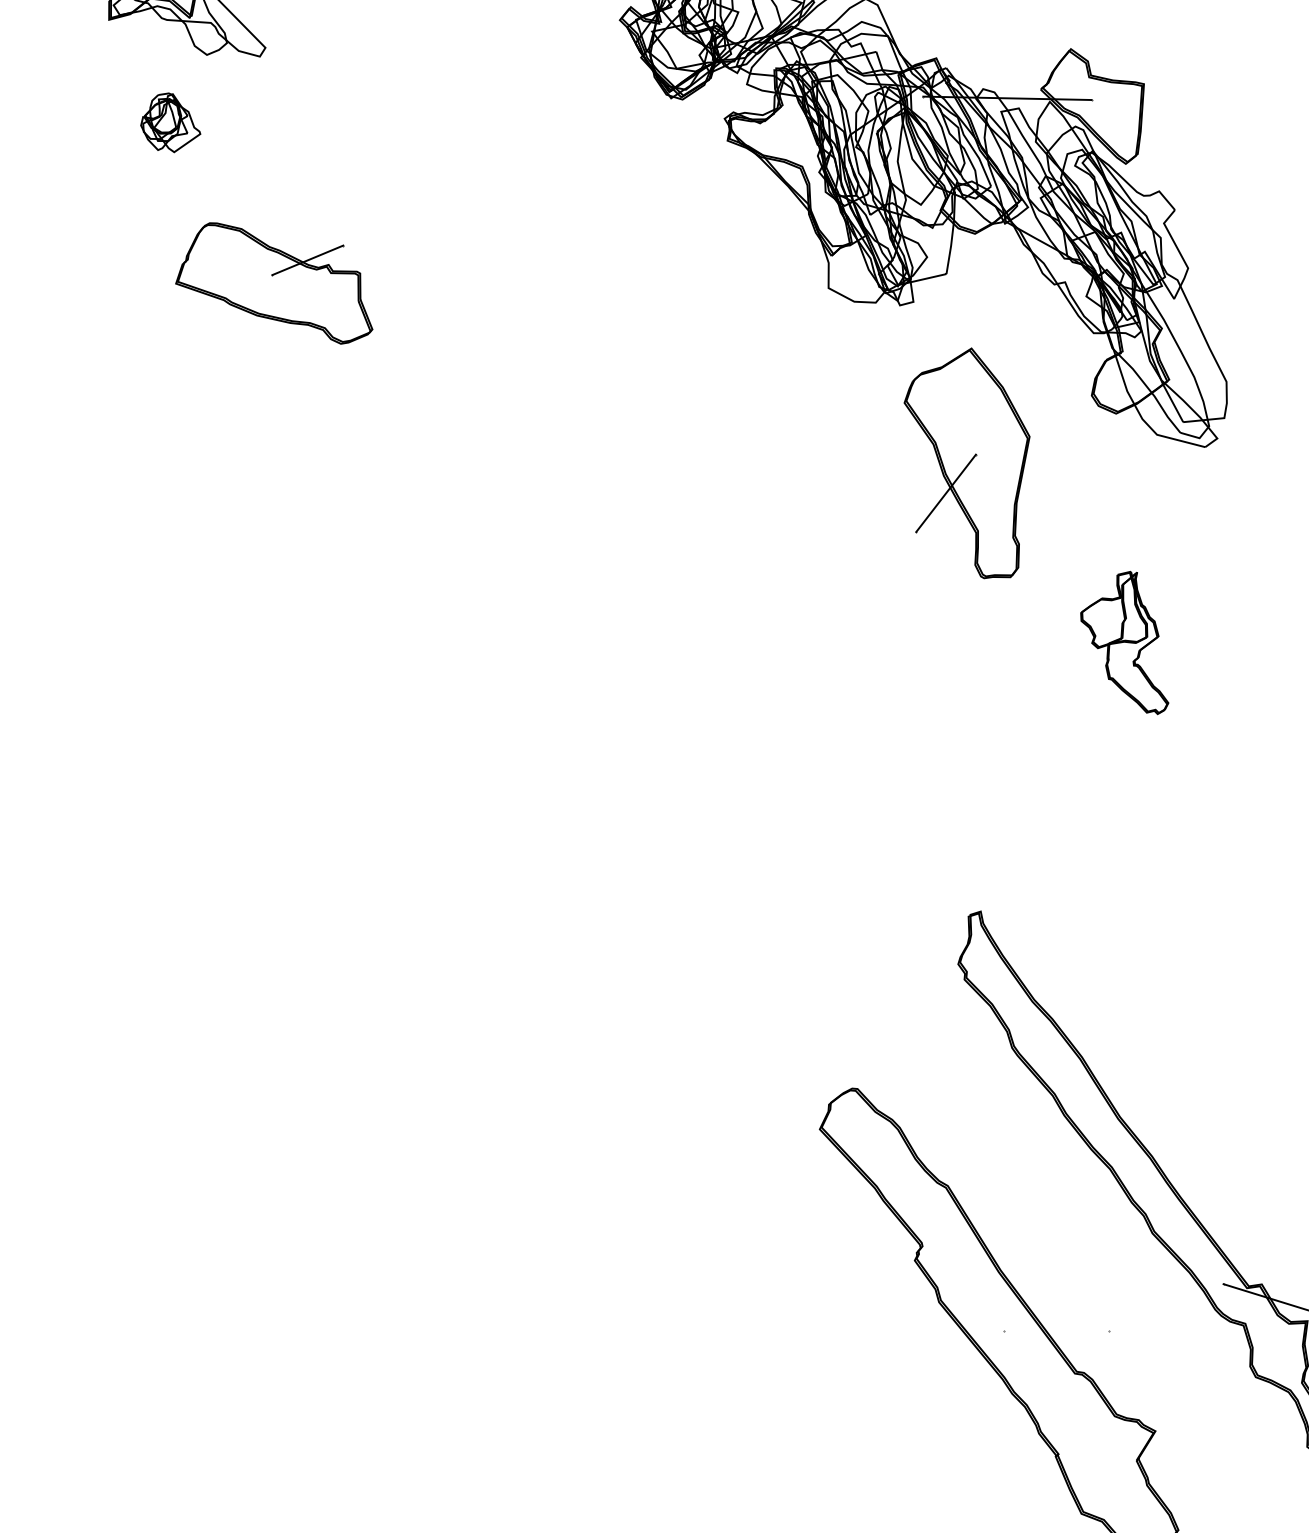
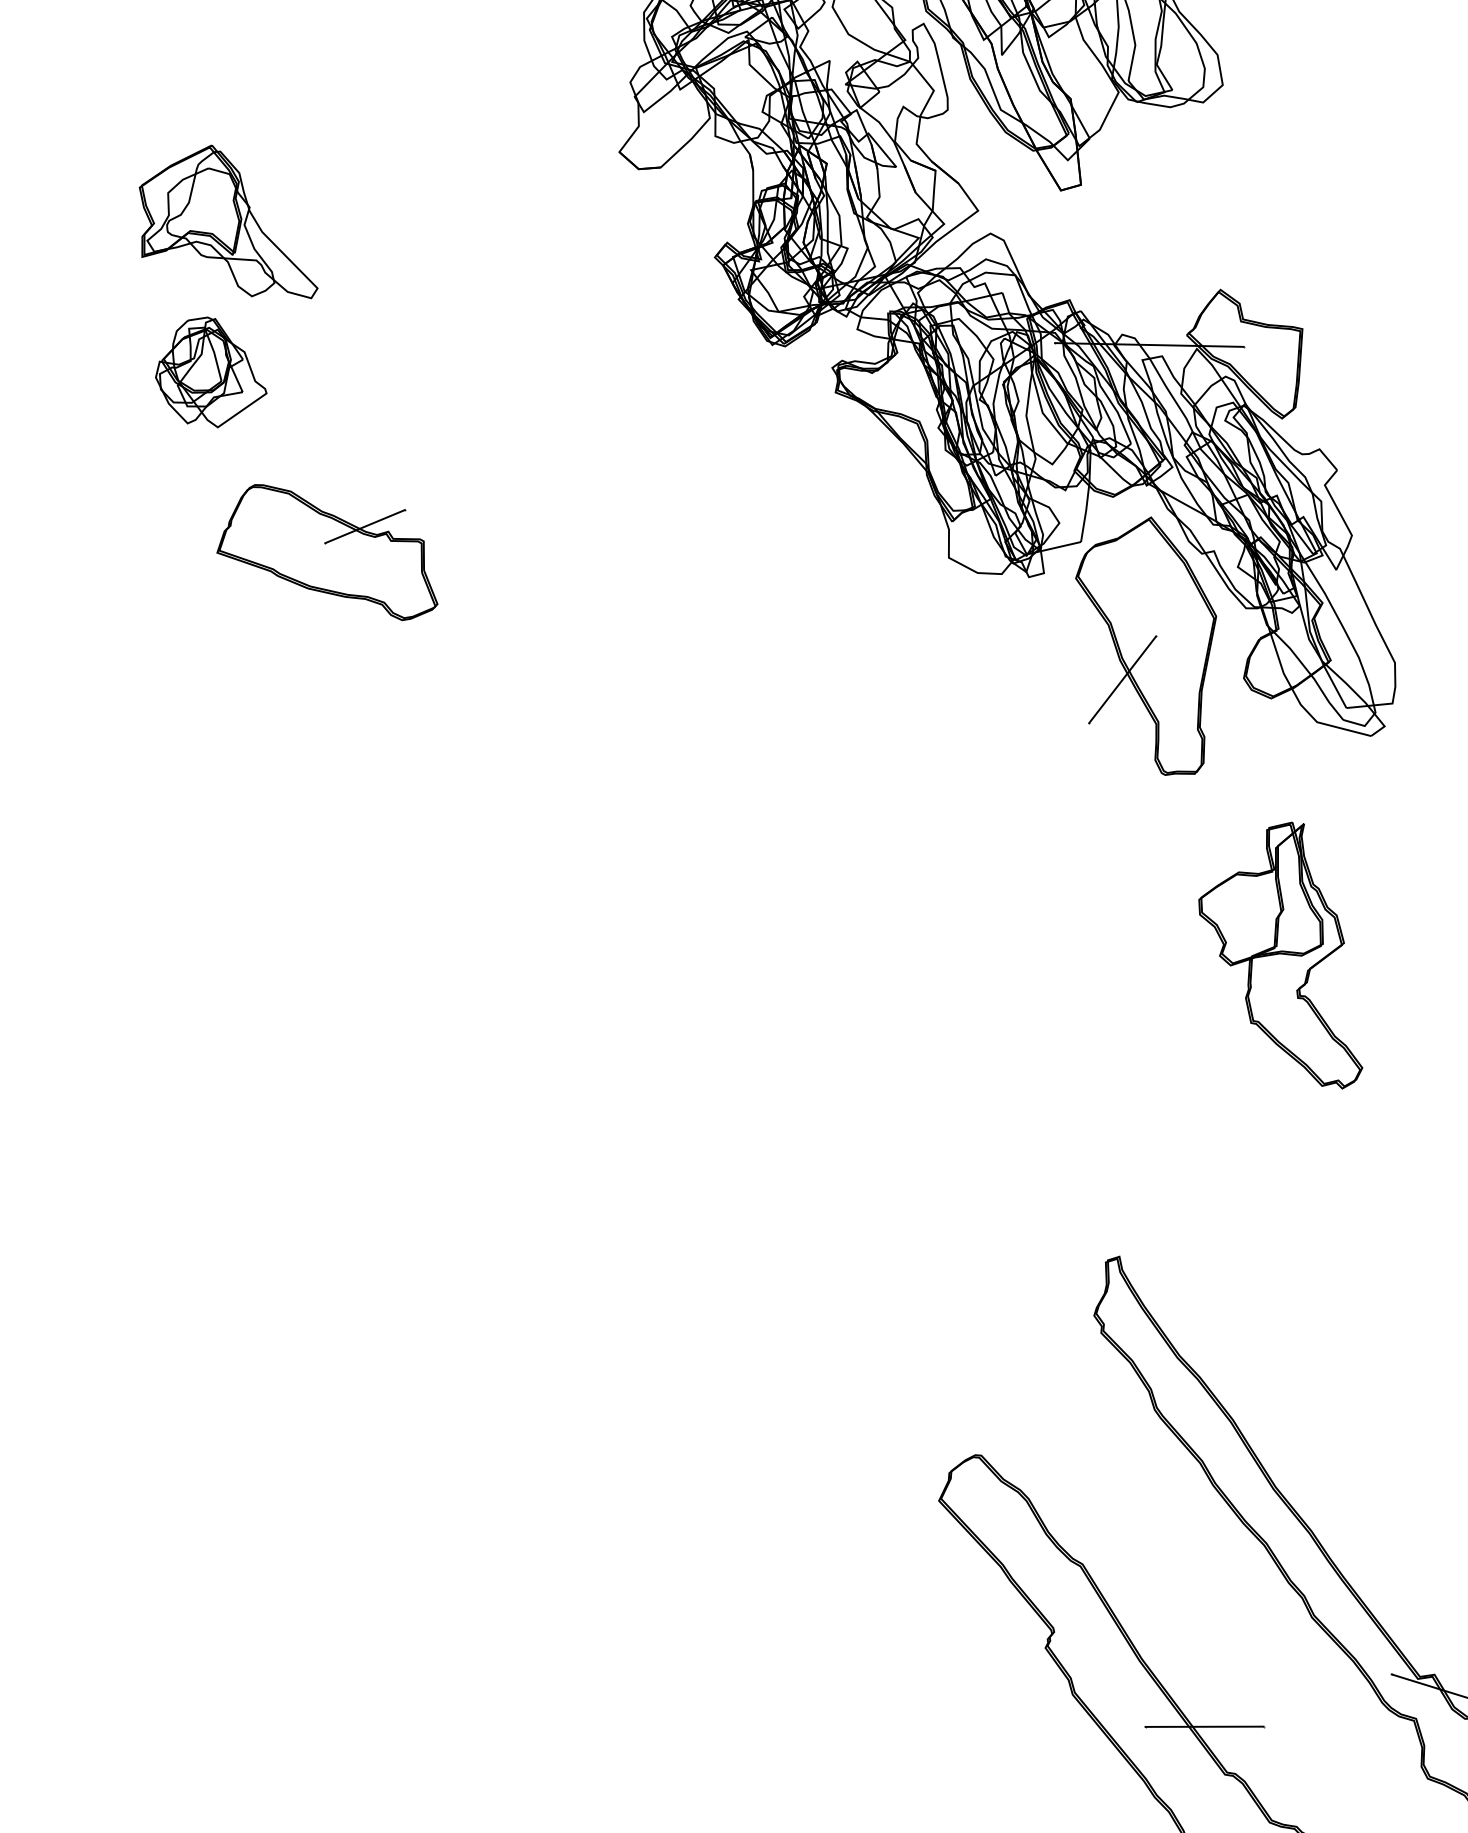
part: (170, 122) -> (211, 372), size x1.67
part: (967, 462) -> (1146, 645), moved
part: (1124, 642) -> (1280, 955), size x1.67
line: (1056, 1330) -> (1204, 1726), added

